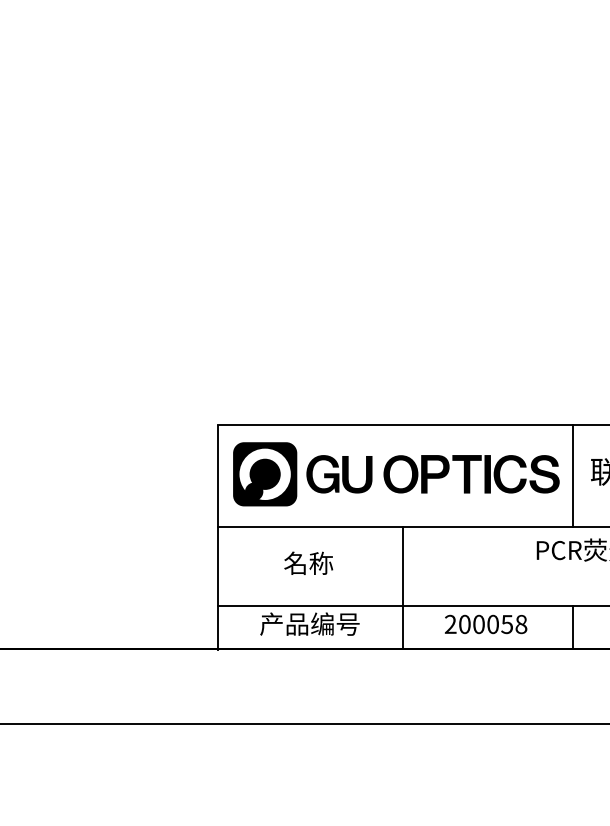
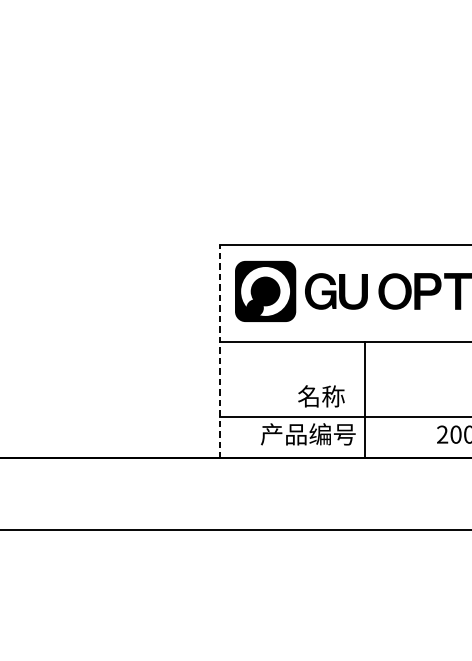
line: (217, 537) -> (220, 351), solid -> dashed
text: (308, 562) -> (321, 395), moved
line: (402, 588) -> (365, 400), moved

